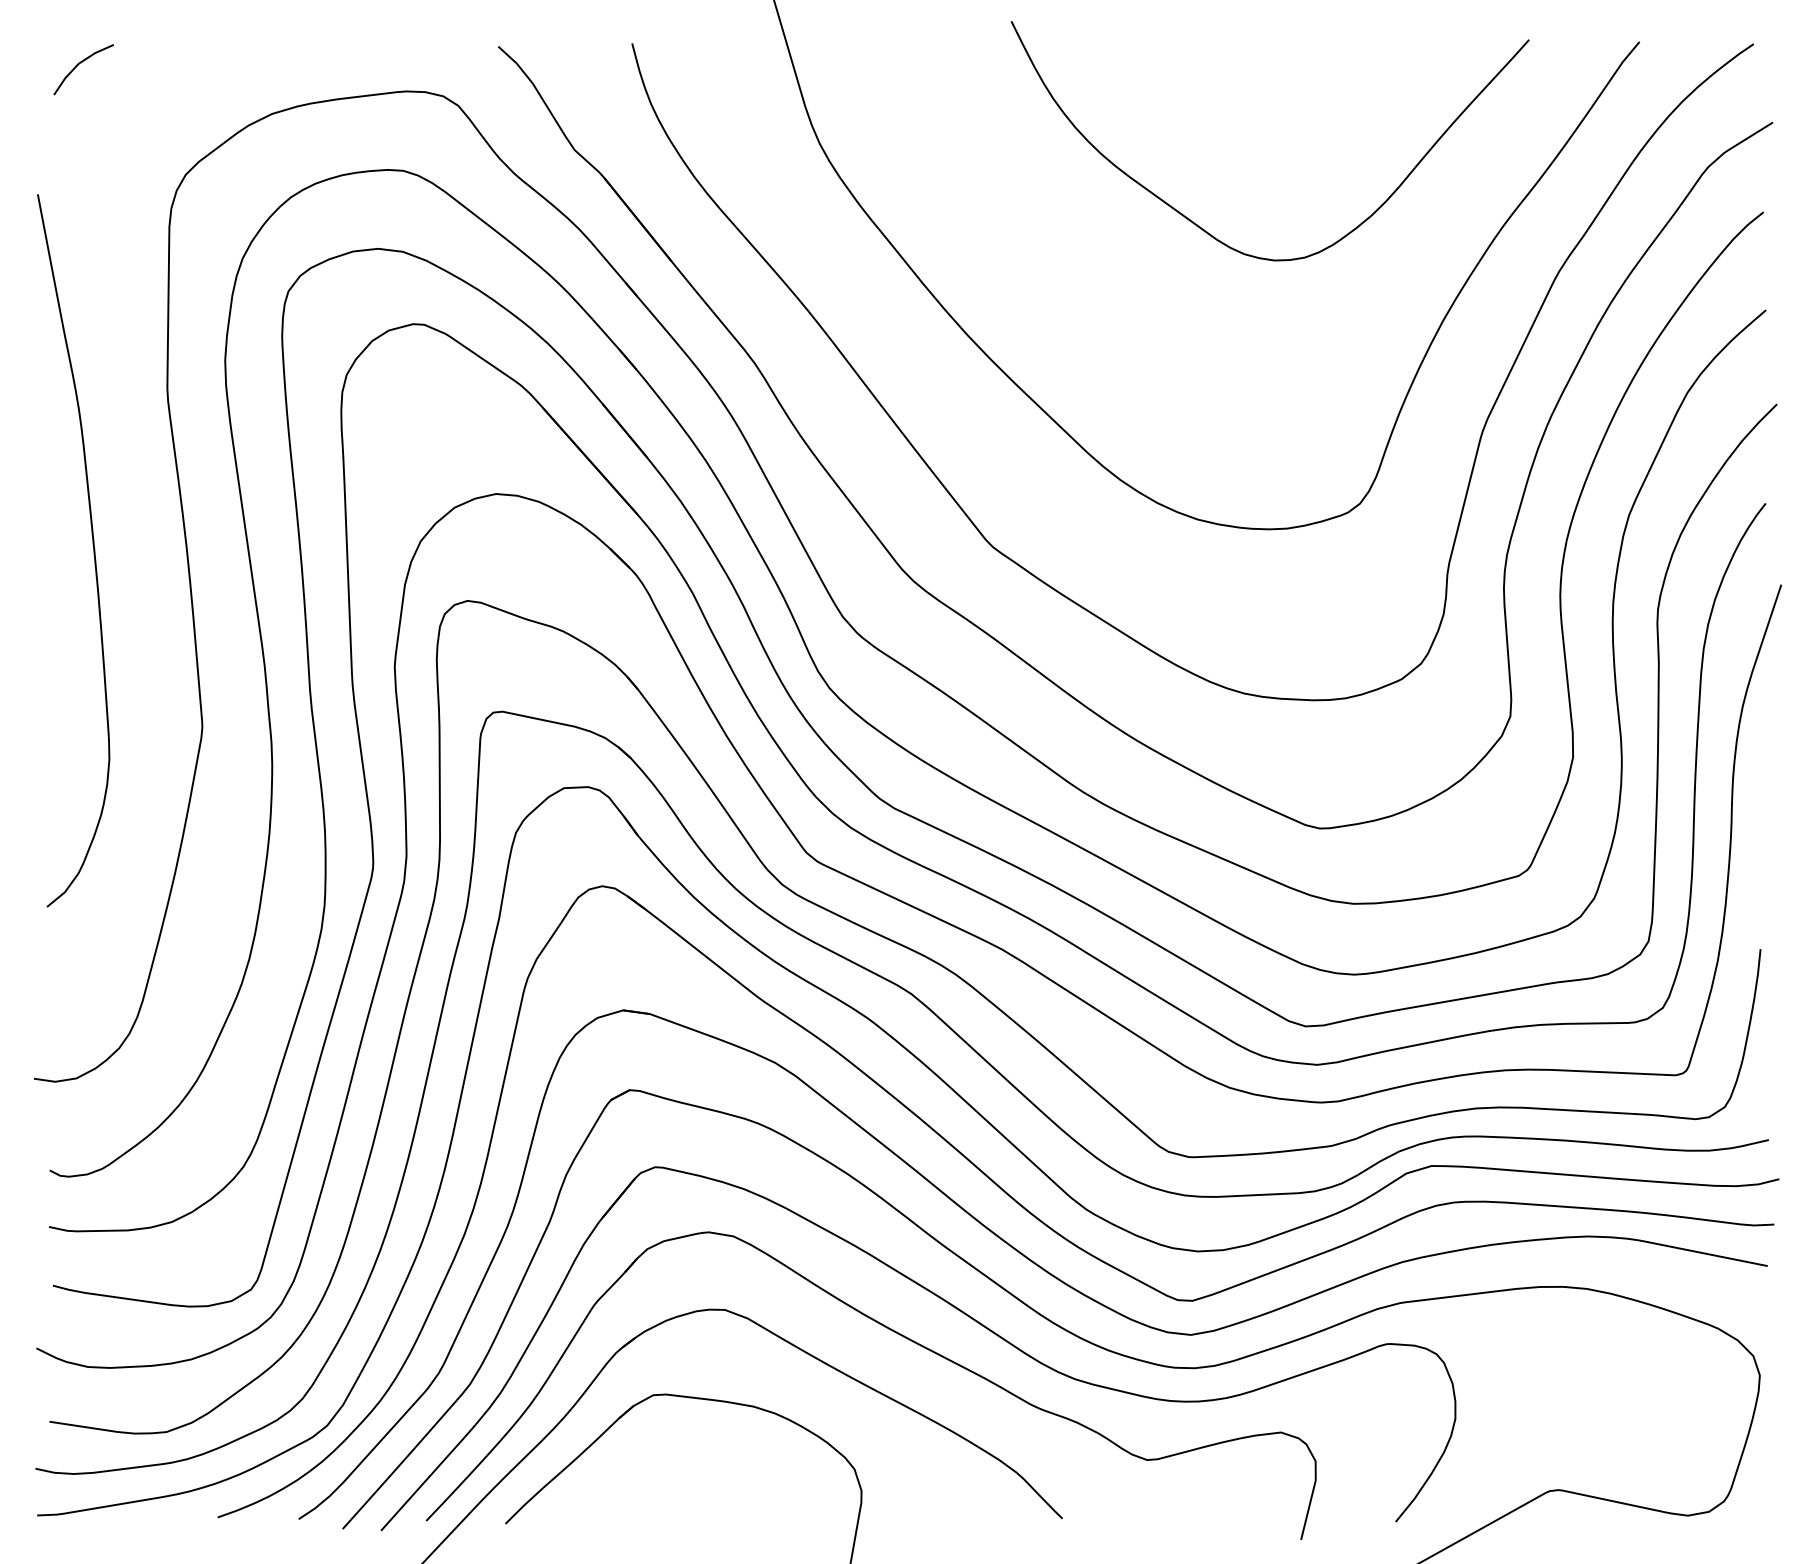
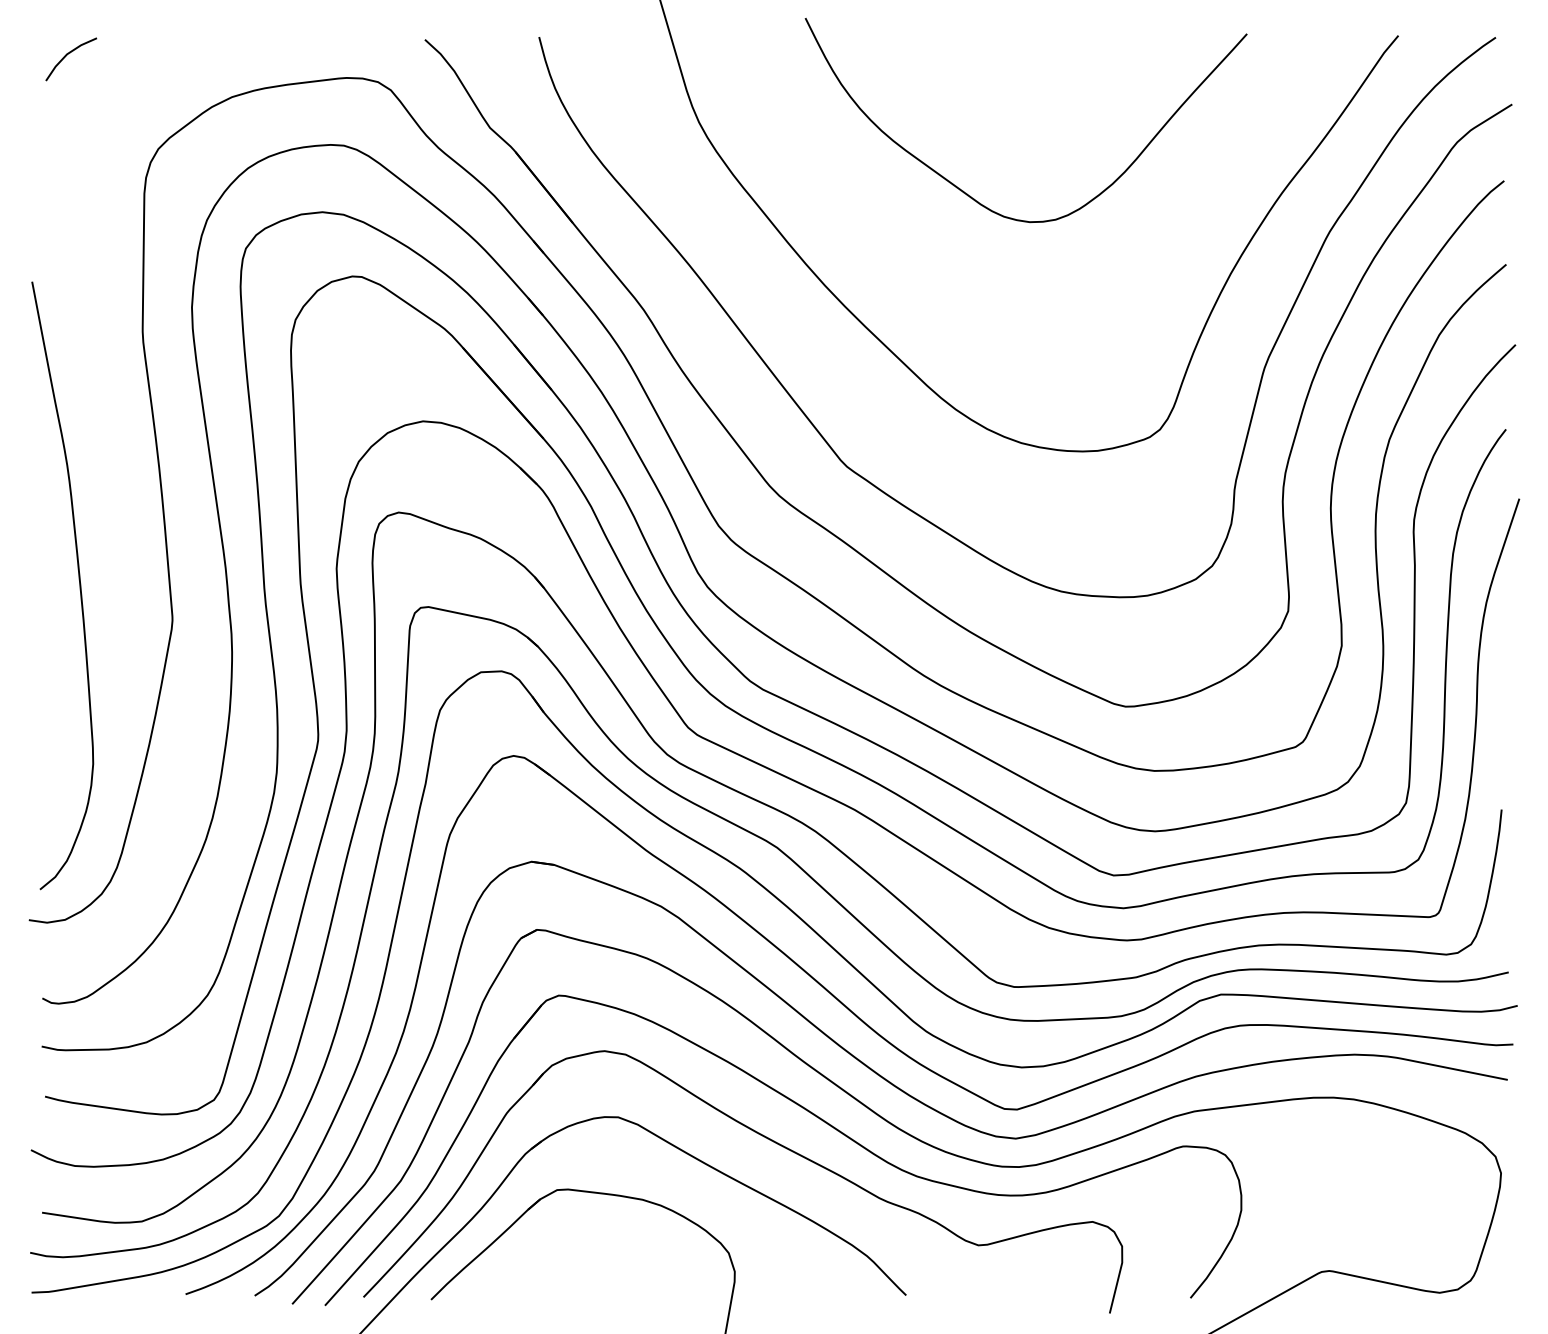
curve: (1203, 228) -> (969, 194), moved
curve: (92, 545) -> (78, 581), moved

